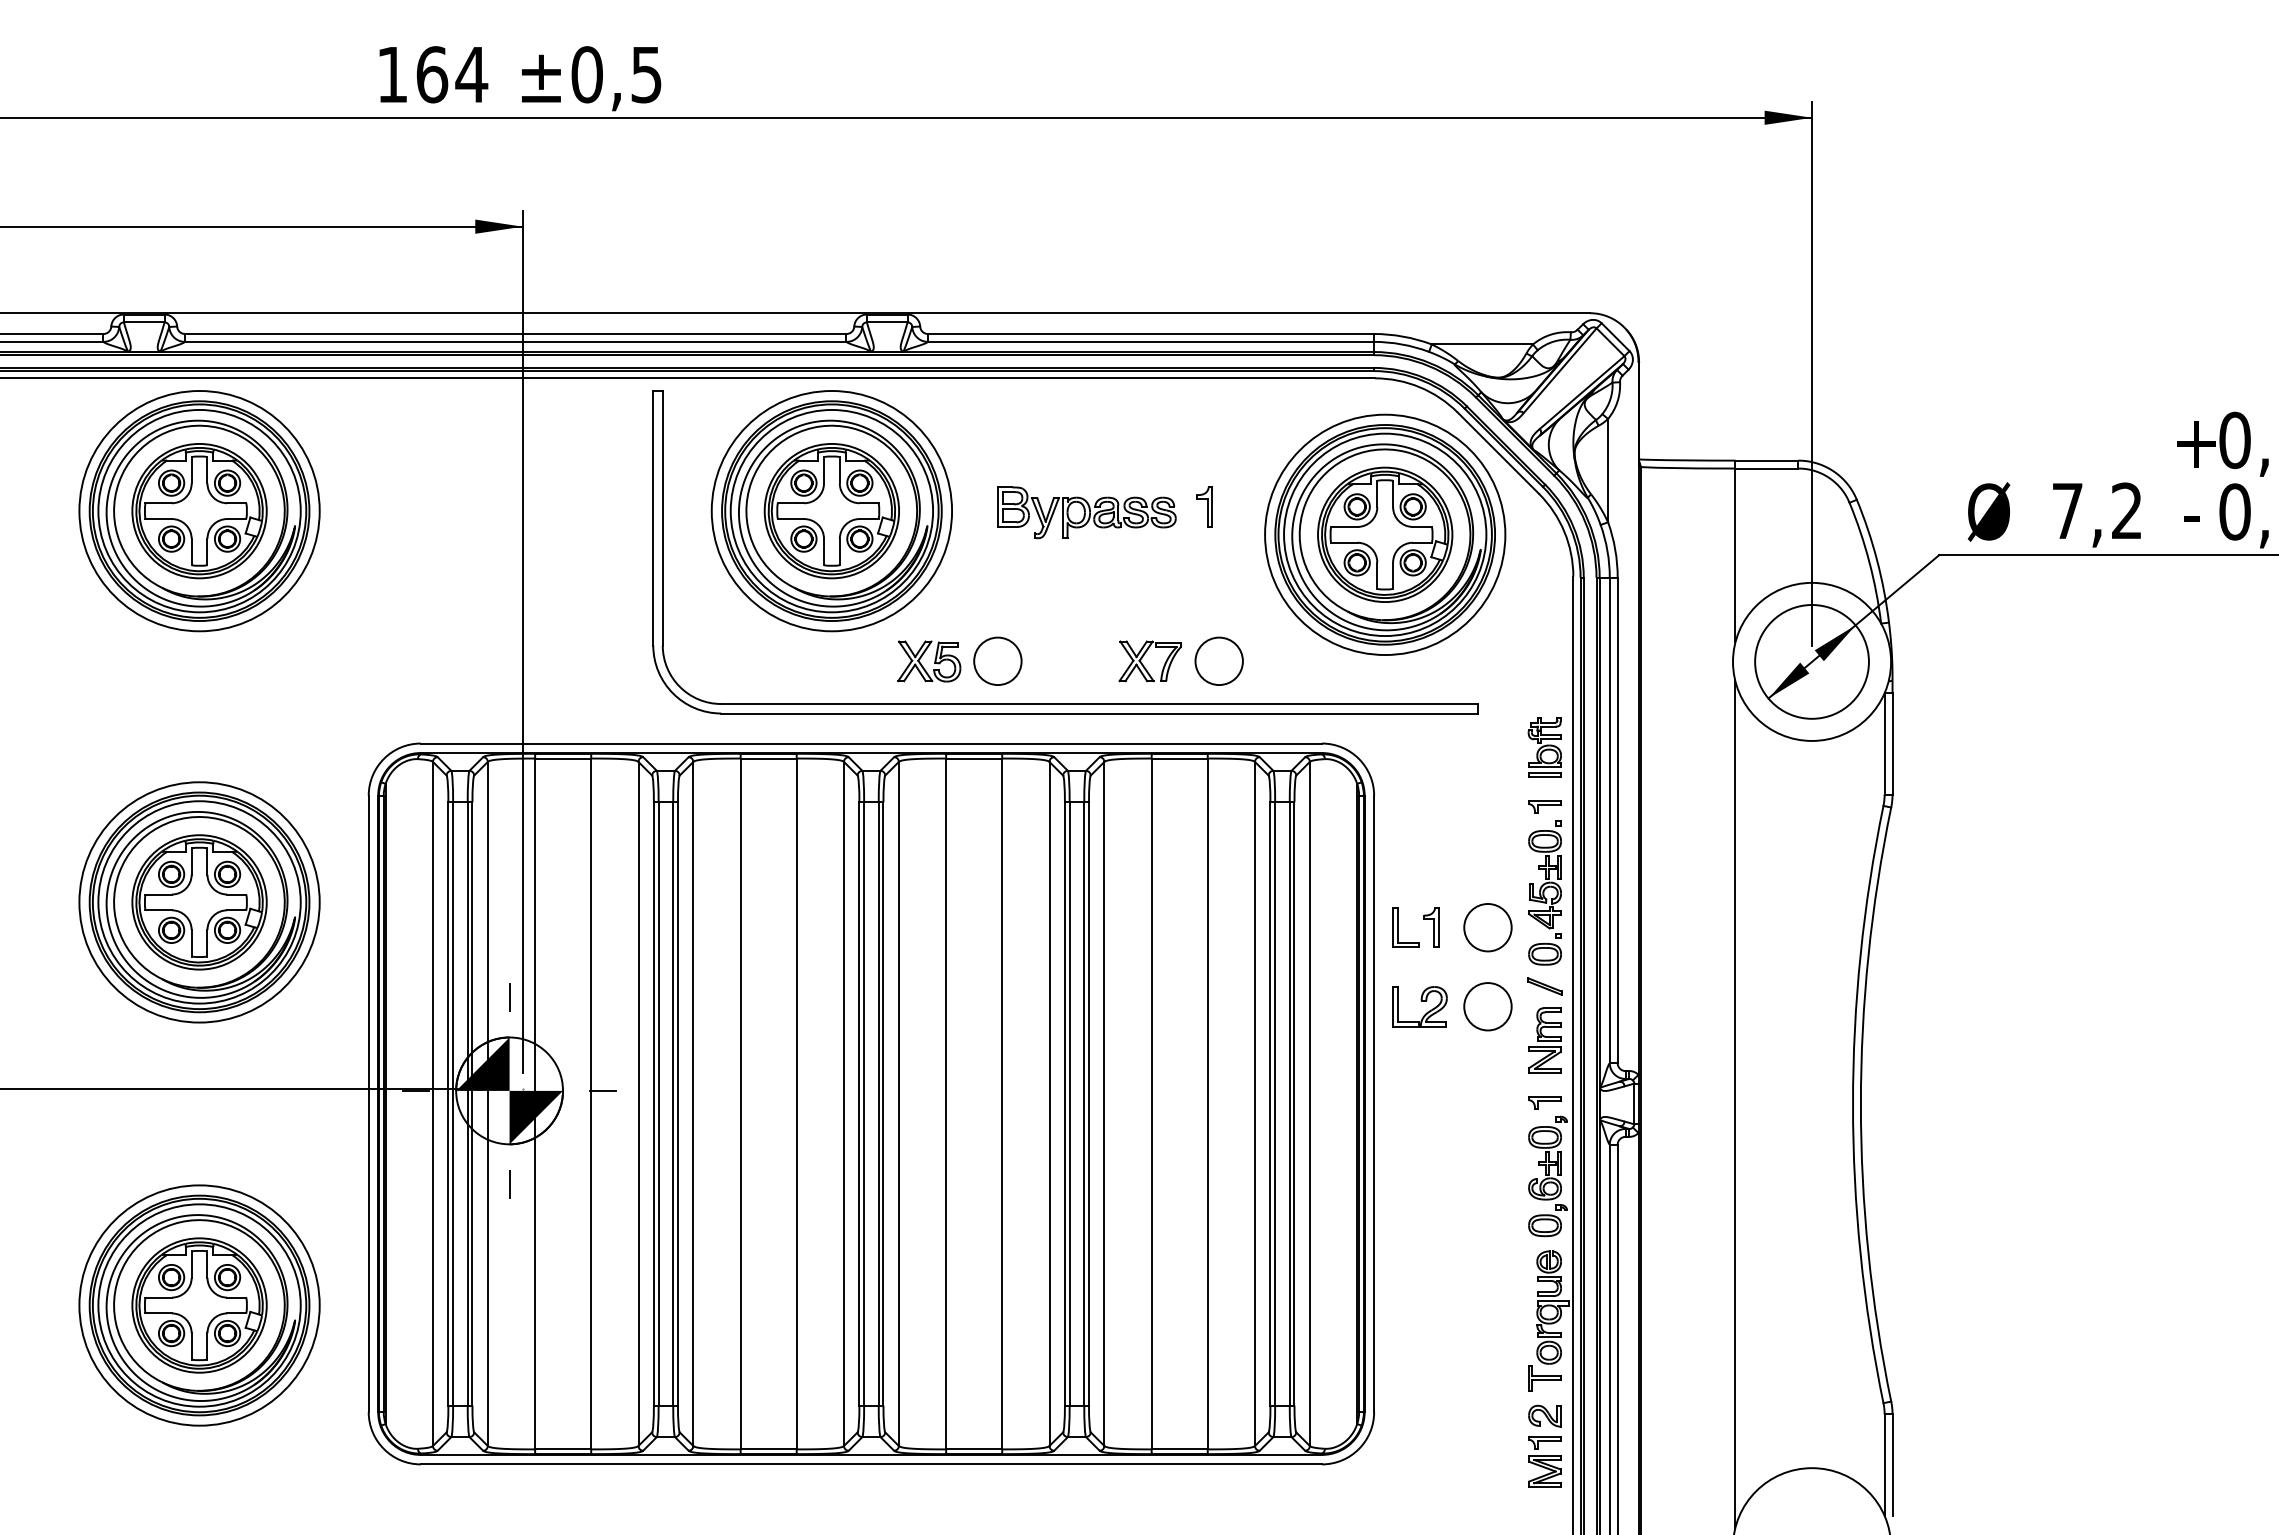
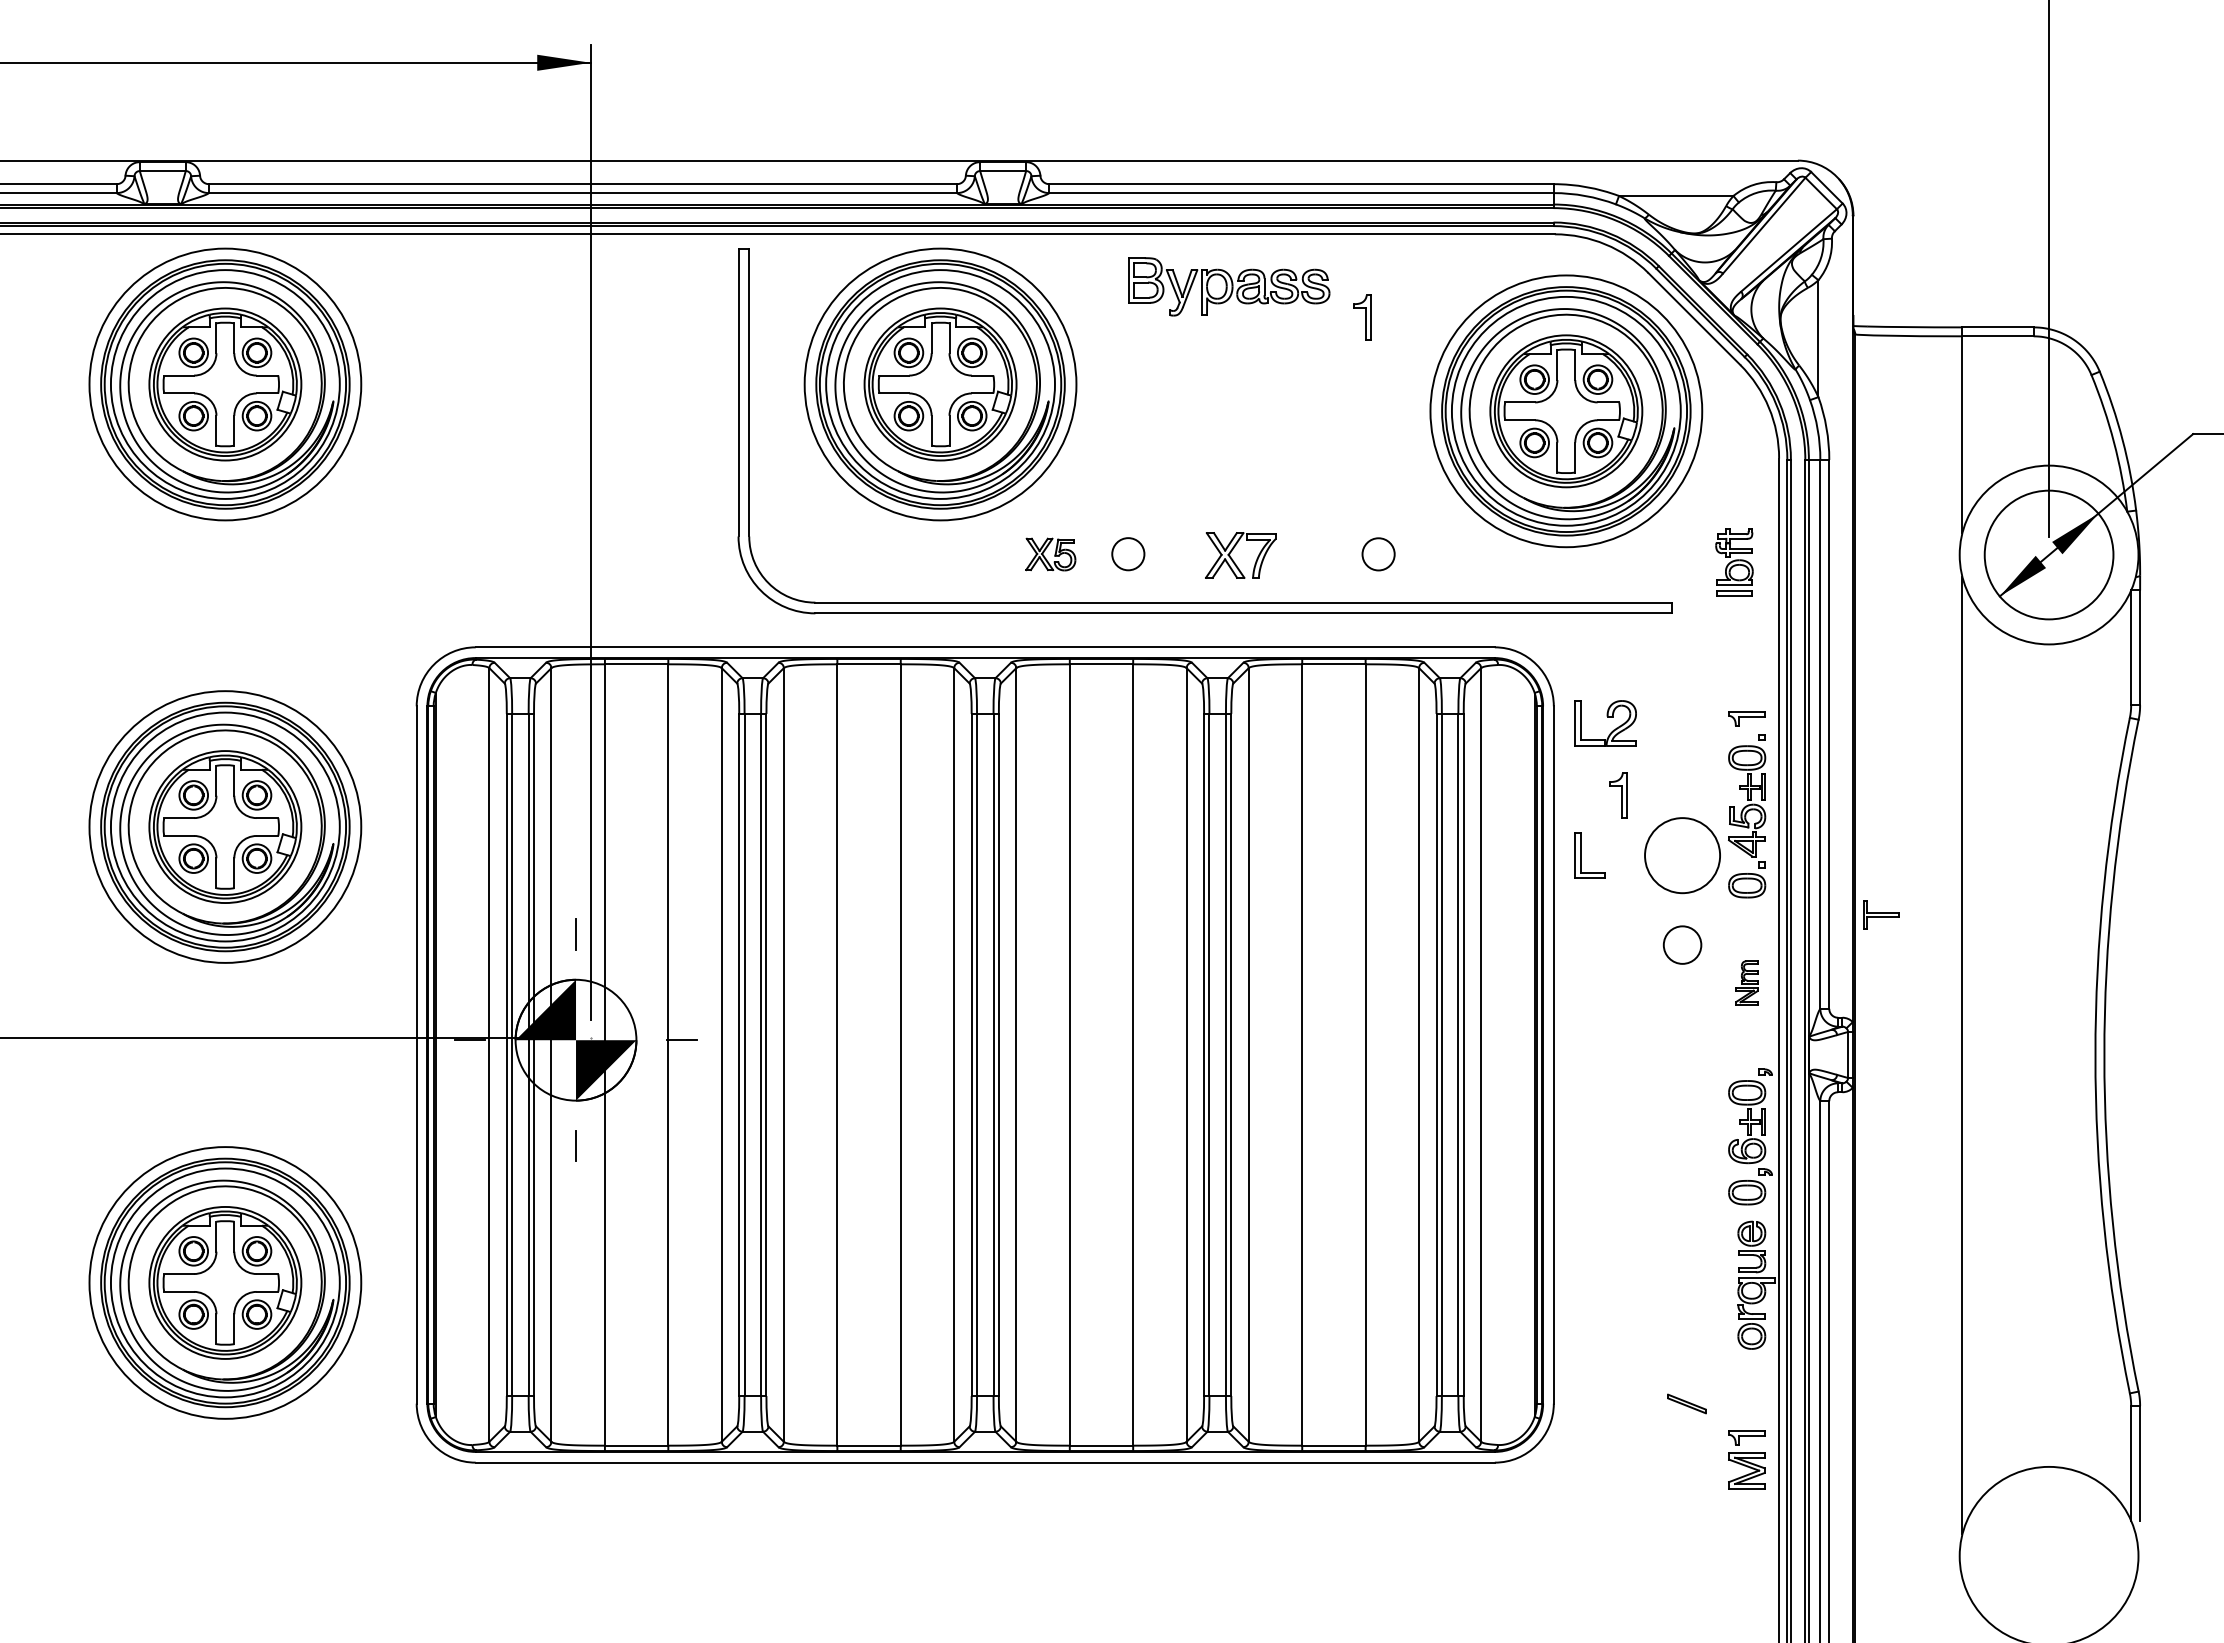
part: (1204, 506) -> (1361, 317), moved
part: (1086, 512) -> (1228, 286), moved
circle: (997, 660) -> (1127, 553), size x0.6
part: (929, 661) -> (1050, 554), size x0.7
circle: (1218, 661) -> (1377, 554), size x0.6
part: (1143, 664) -> (1233, 559), moved
part: (1544, 747) -> (1734, 562), moved
part: (1431, 927) -> (1618, 795), moved
circle: (1487, 927) -> (1682, 855), size x1.4
part: (1544, 986) -> (1686, 1403), moved
part: (1419, 1006) -> (1605, 723), moved
circle: (1487, 1006) -> (1682, 944), size x0.7
part: (1544, 1040) -> (1746, 983), size x0.6
part: (1544, 1102) -> (1746, 1053), removed
part: (1544, 1378) -> (1881, 915), moved
part: (1544, 1415) -> (1746, 1407), removed

